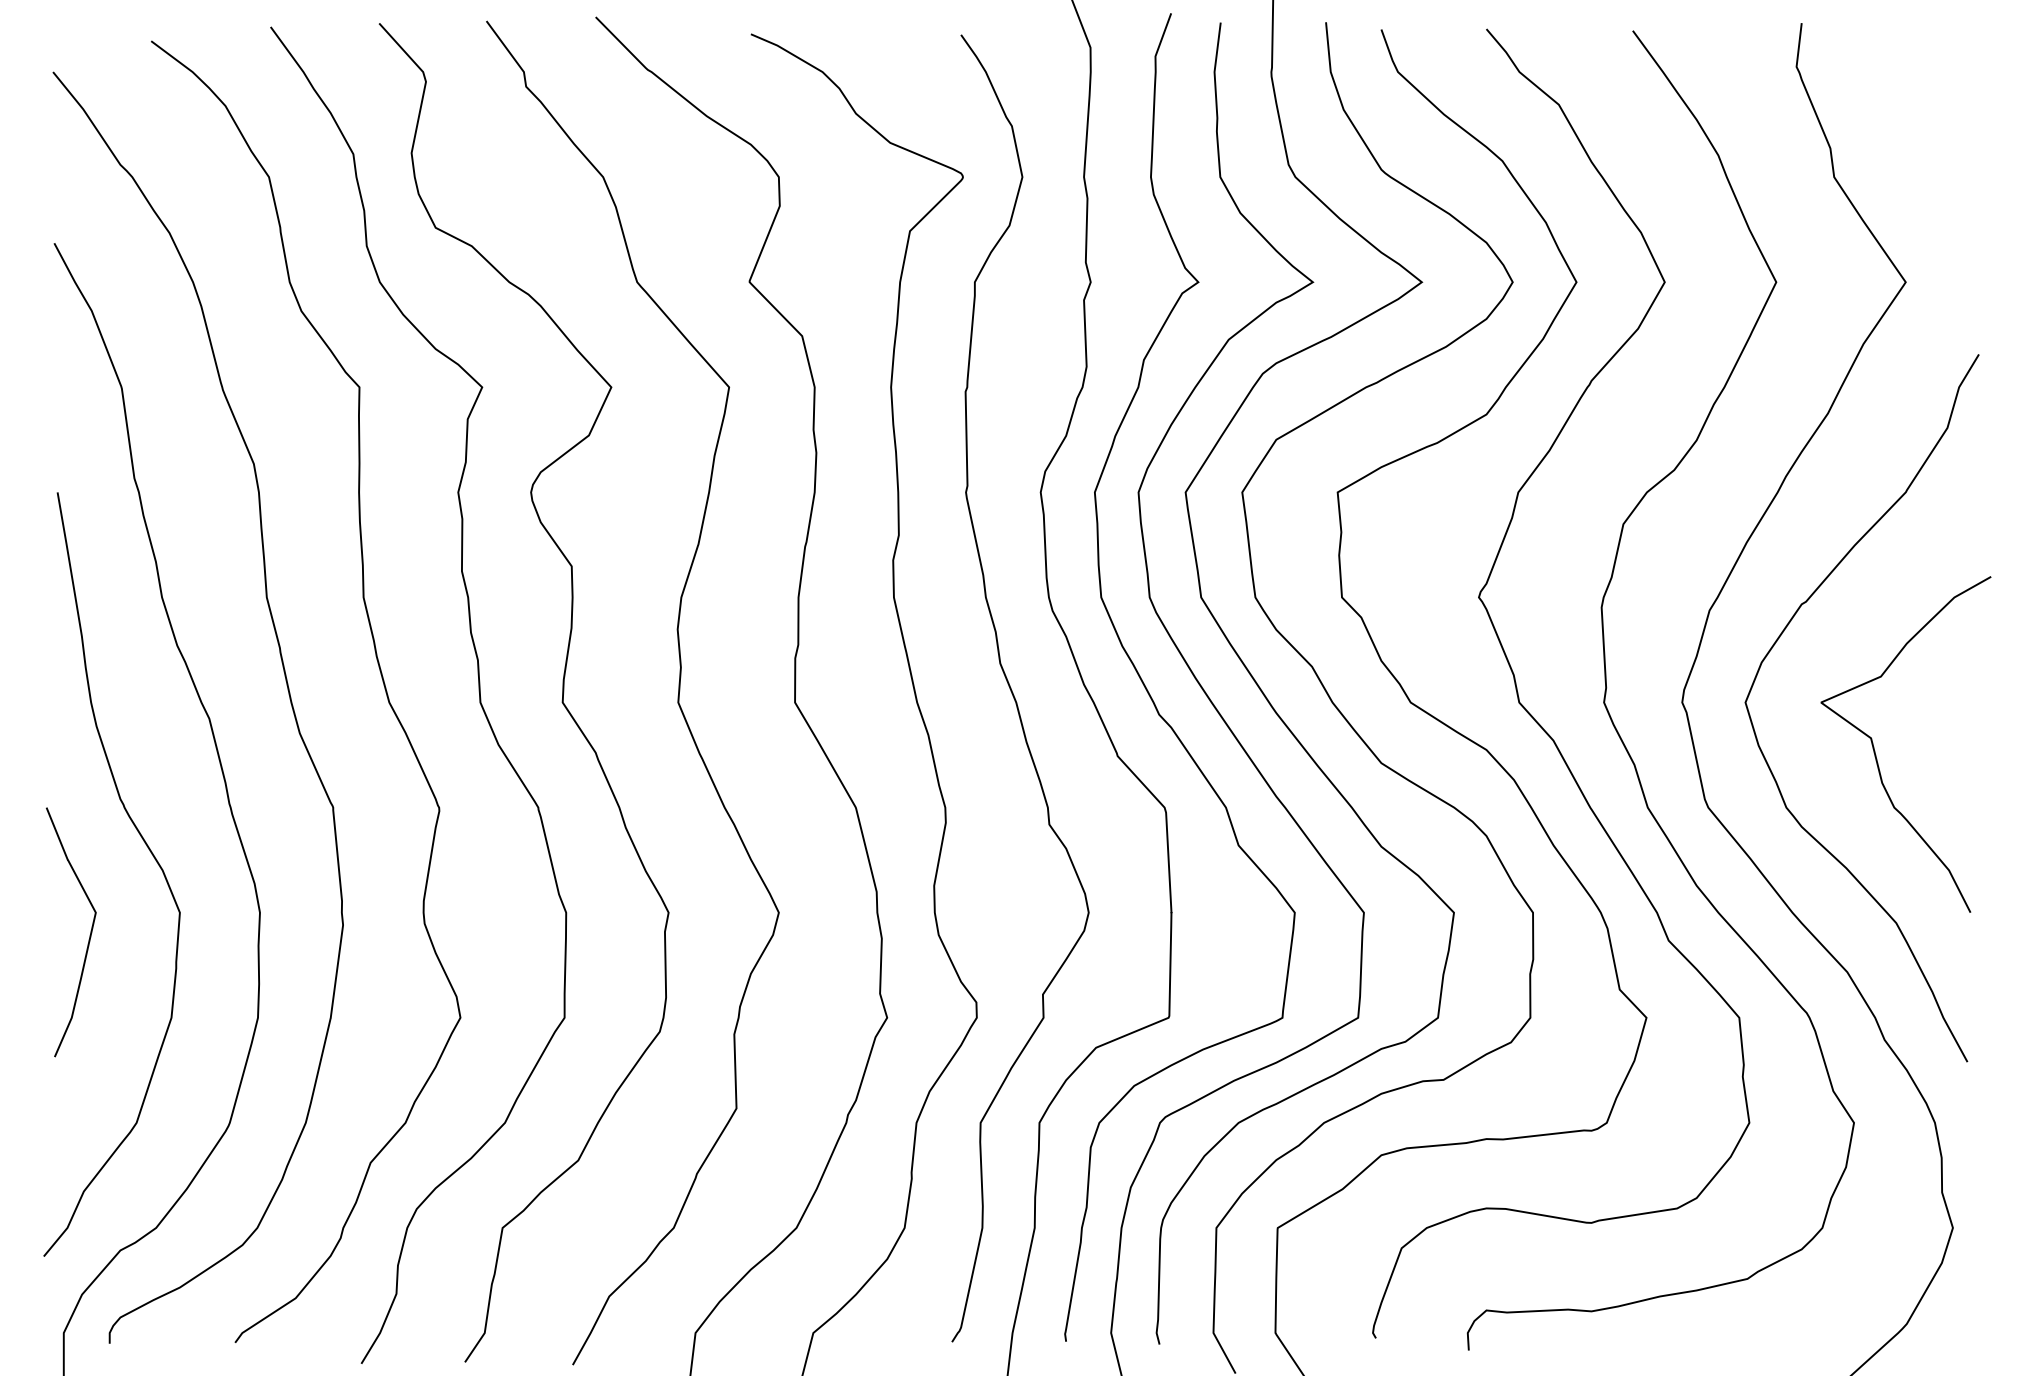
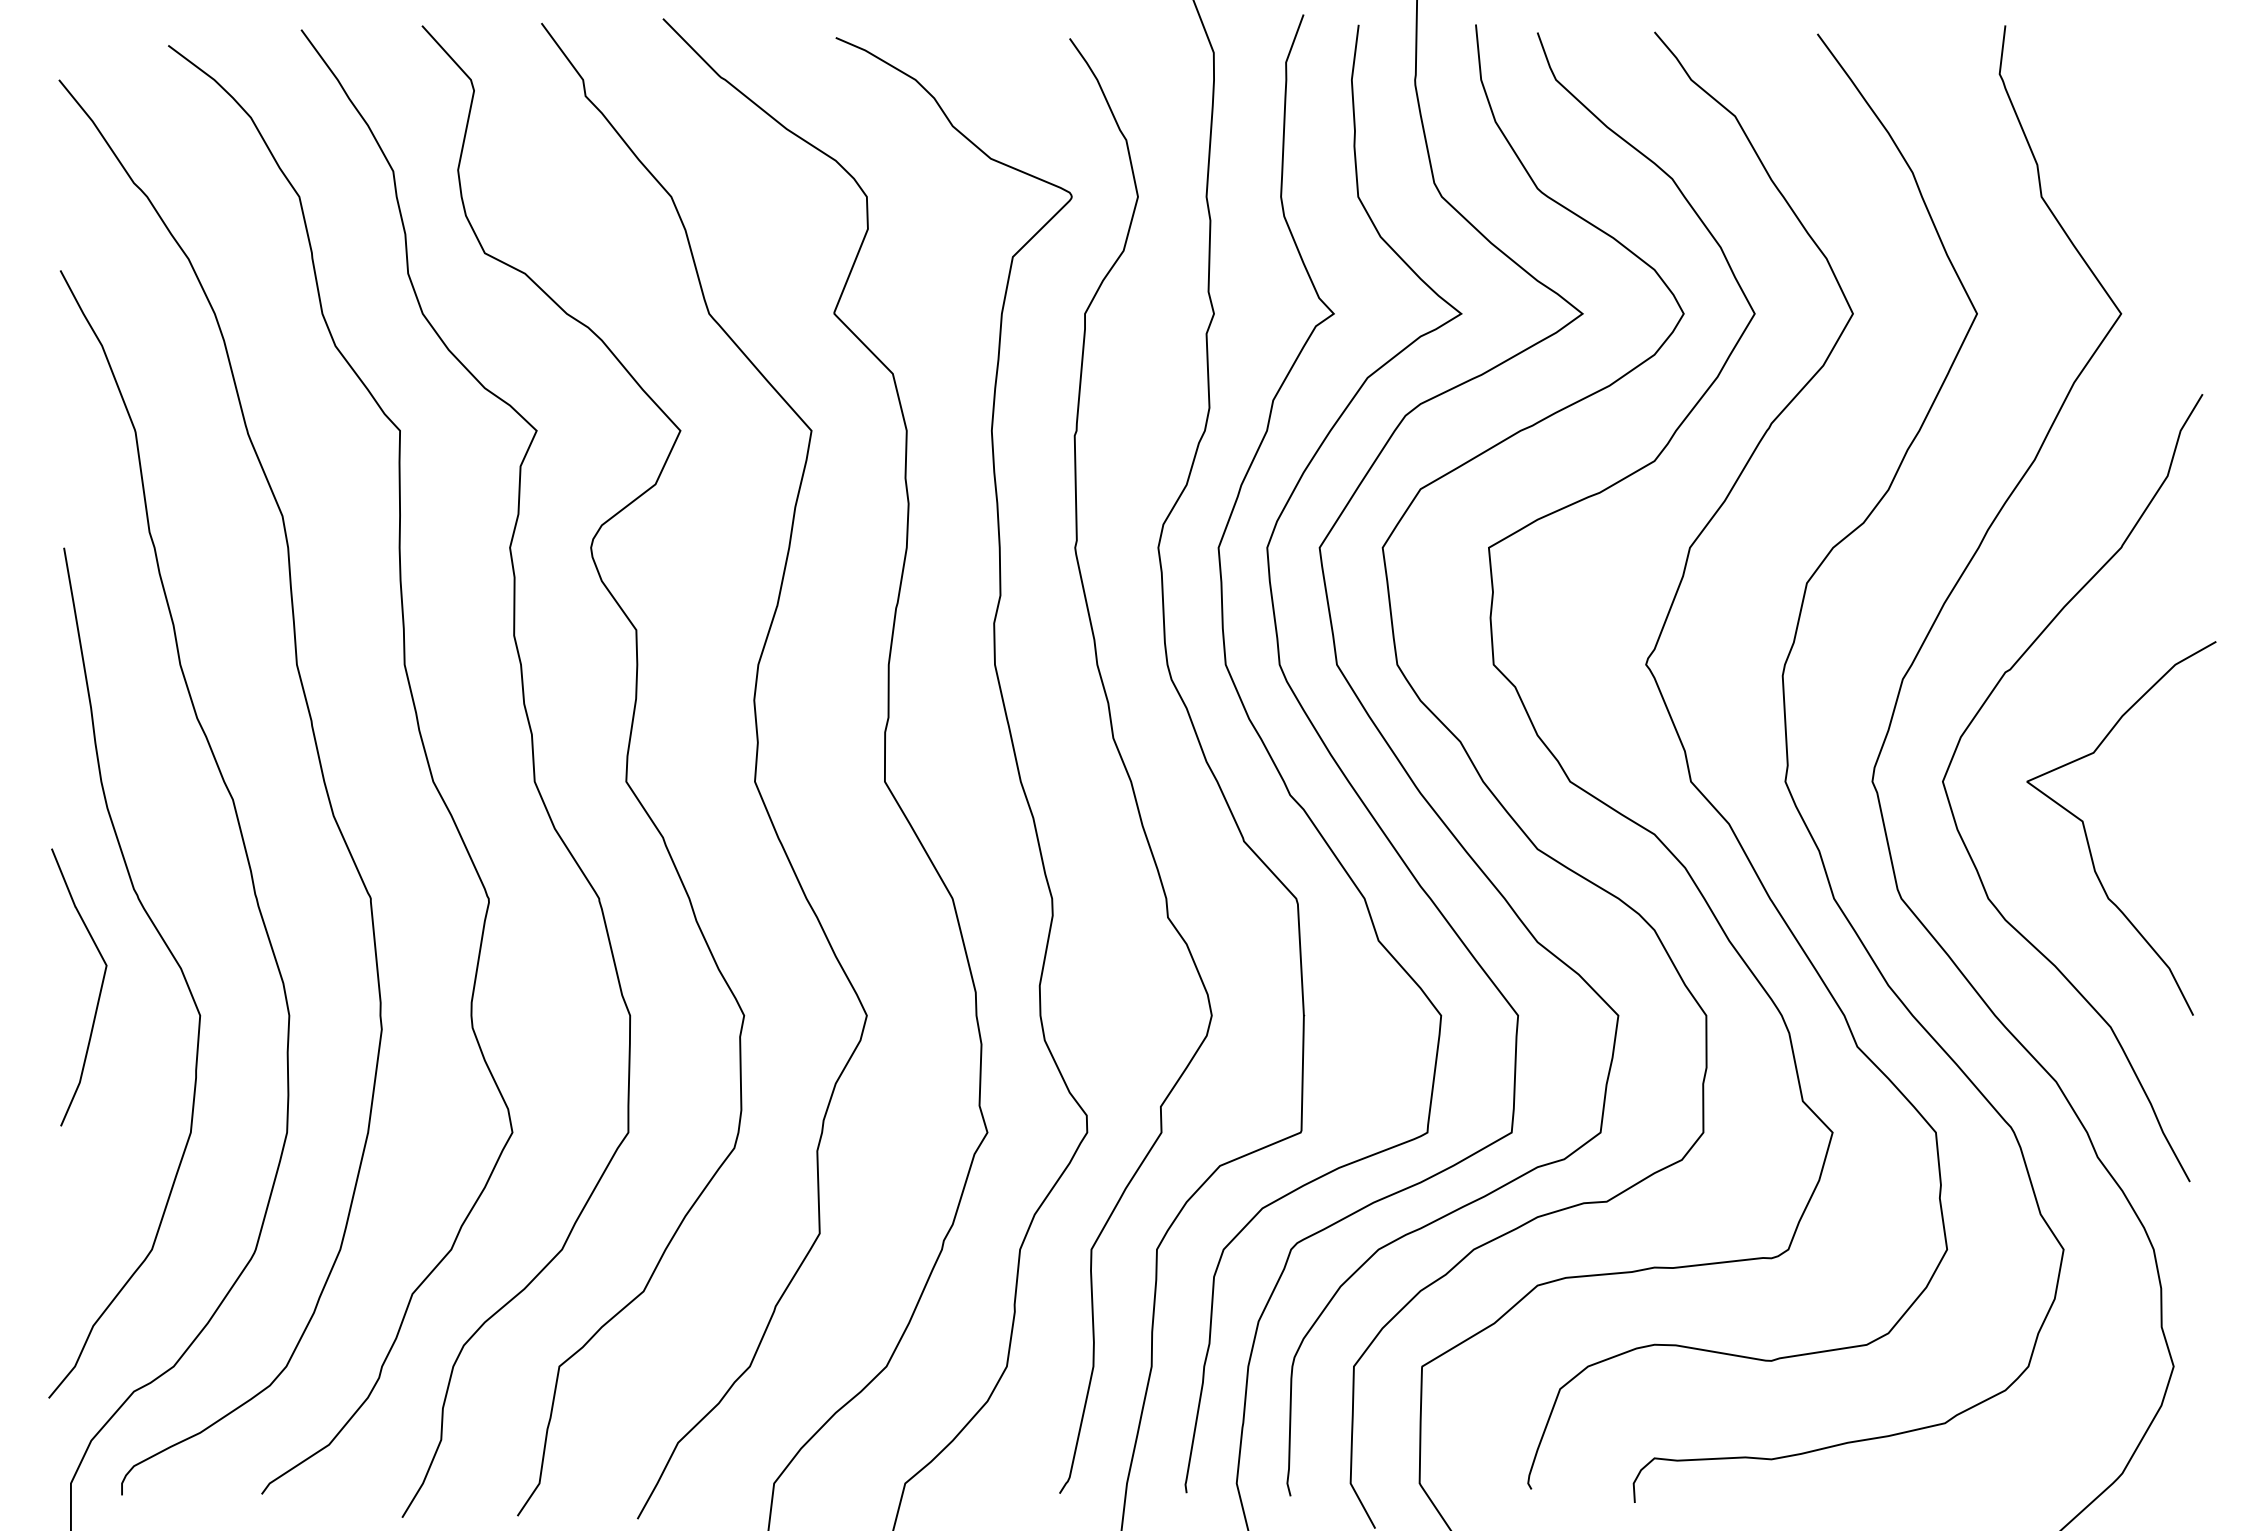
curve: (89, 935) -> (99, 991), moved

